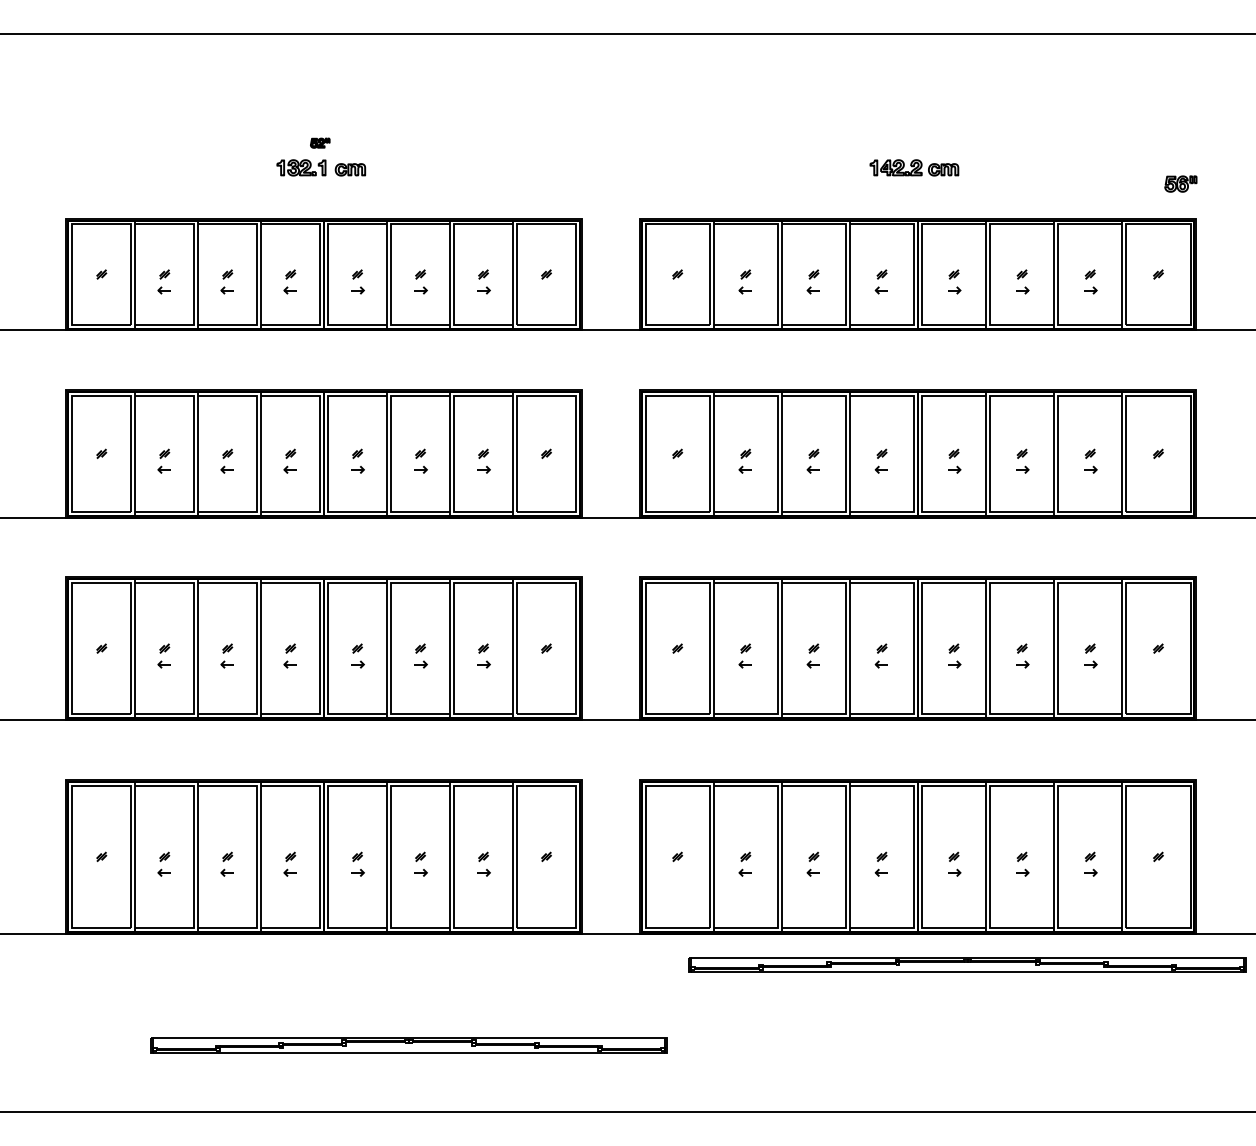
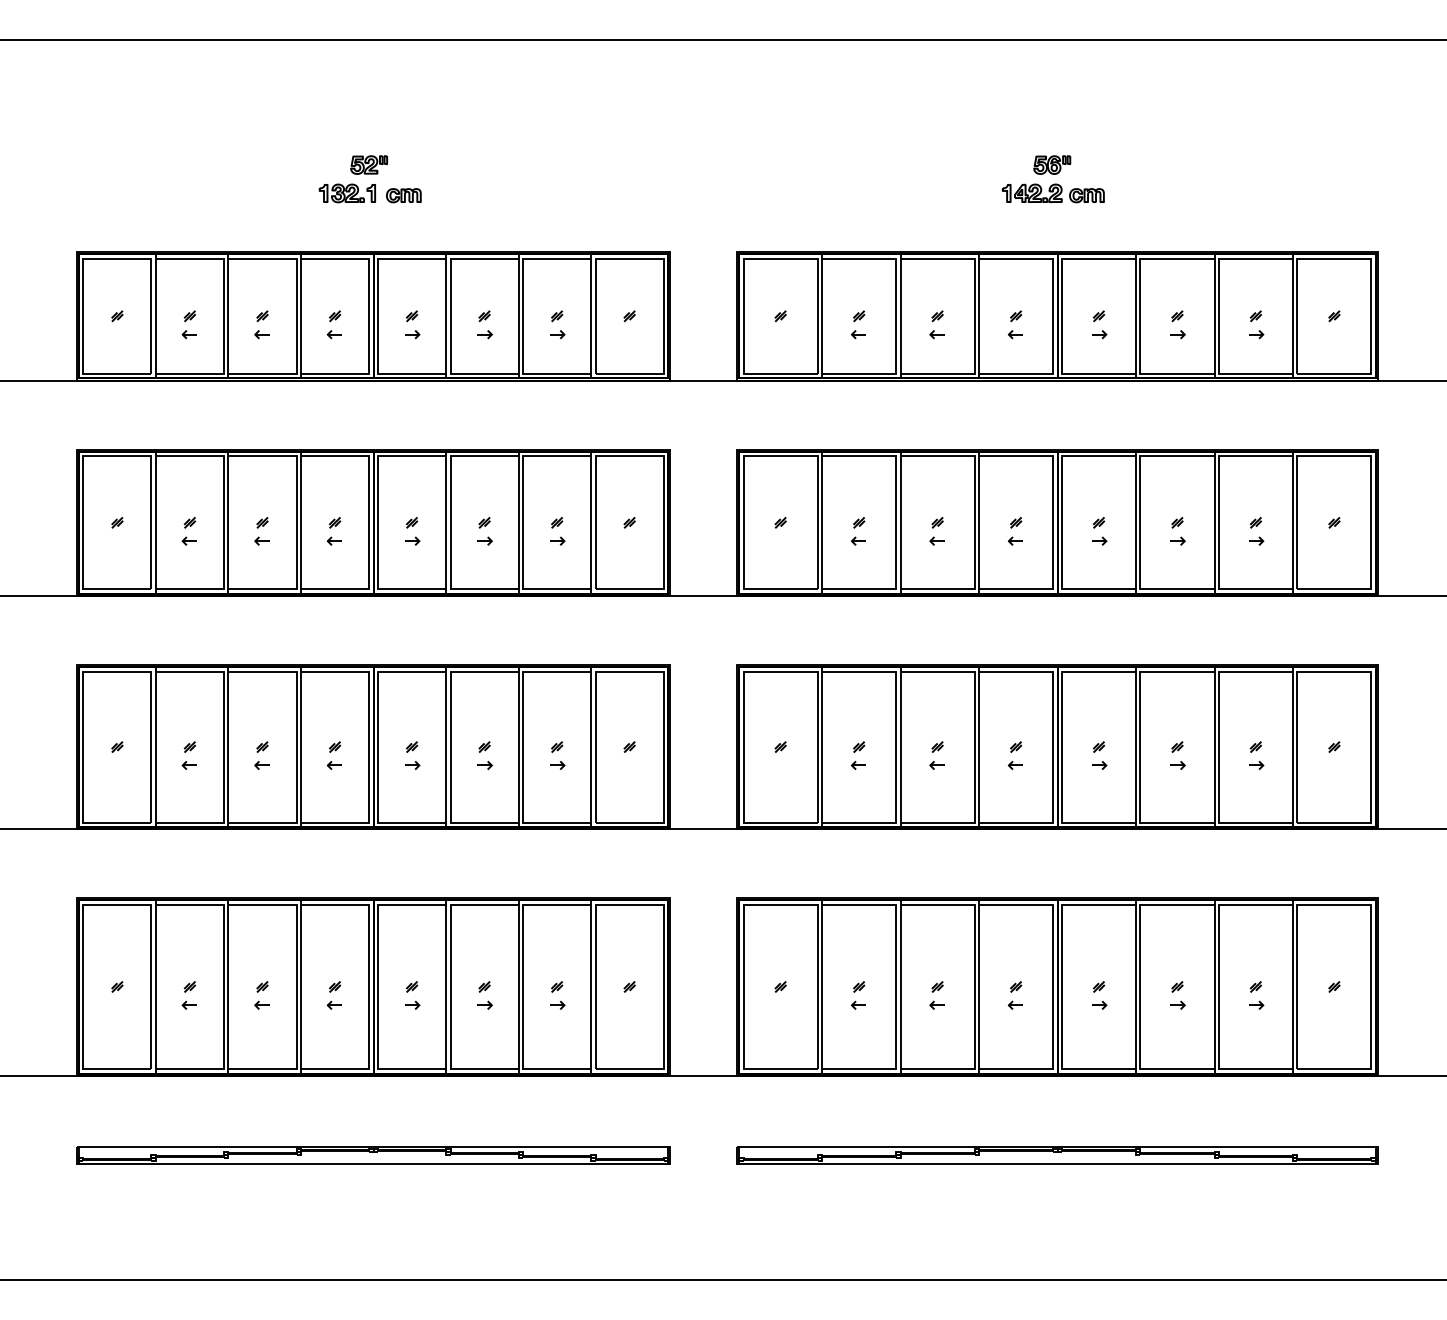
part: (319, 142) -> (368, 164), size x1.67
part: (1181, 183) -> (1052, 164), moved
part: (967, 965) -> (1057, 1155), moved
part: (409, 1045) -> (373, 1155), moved

